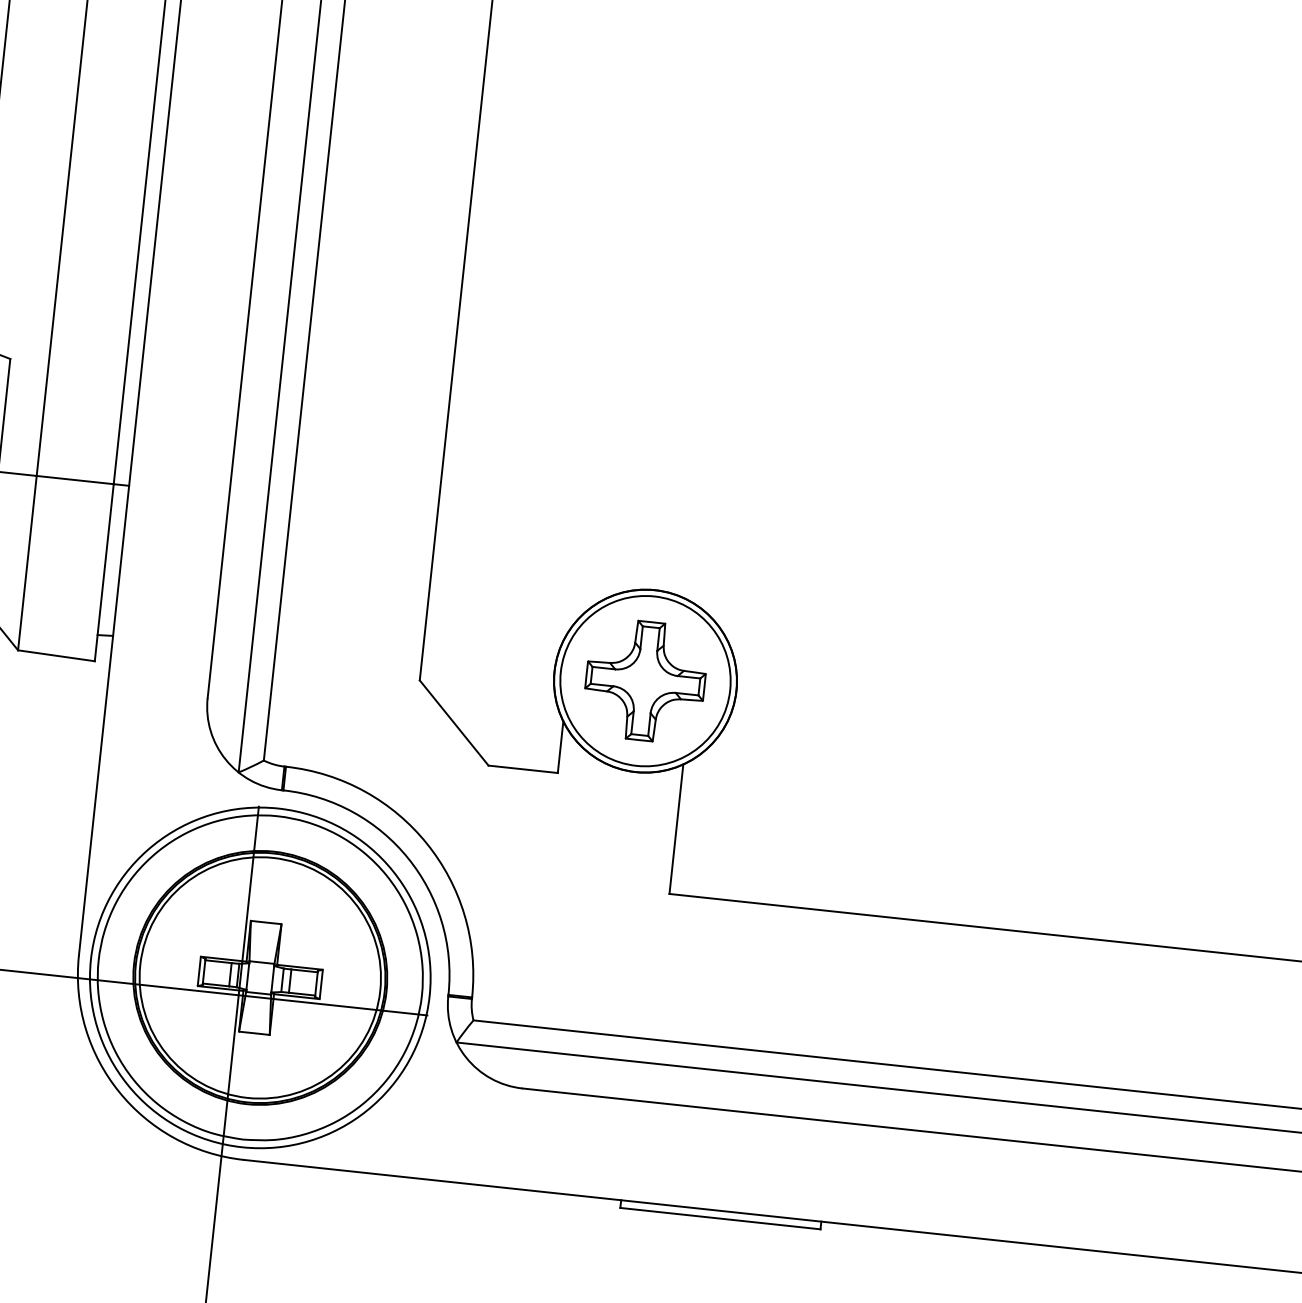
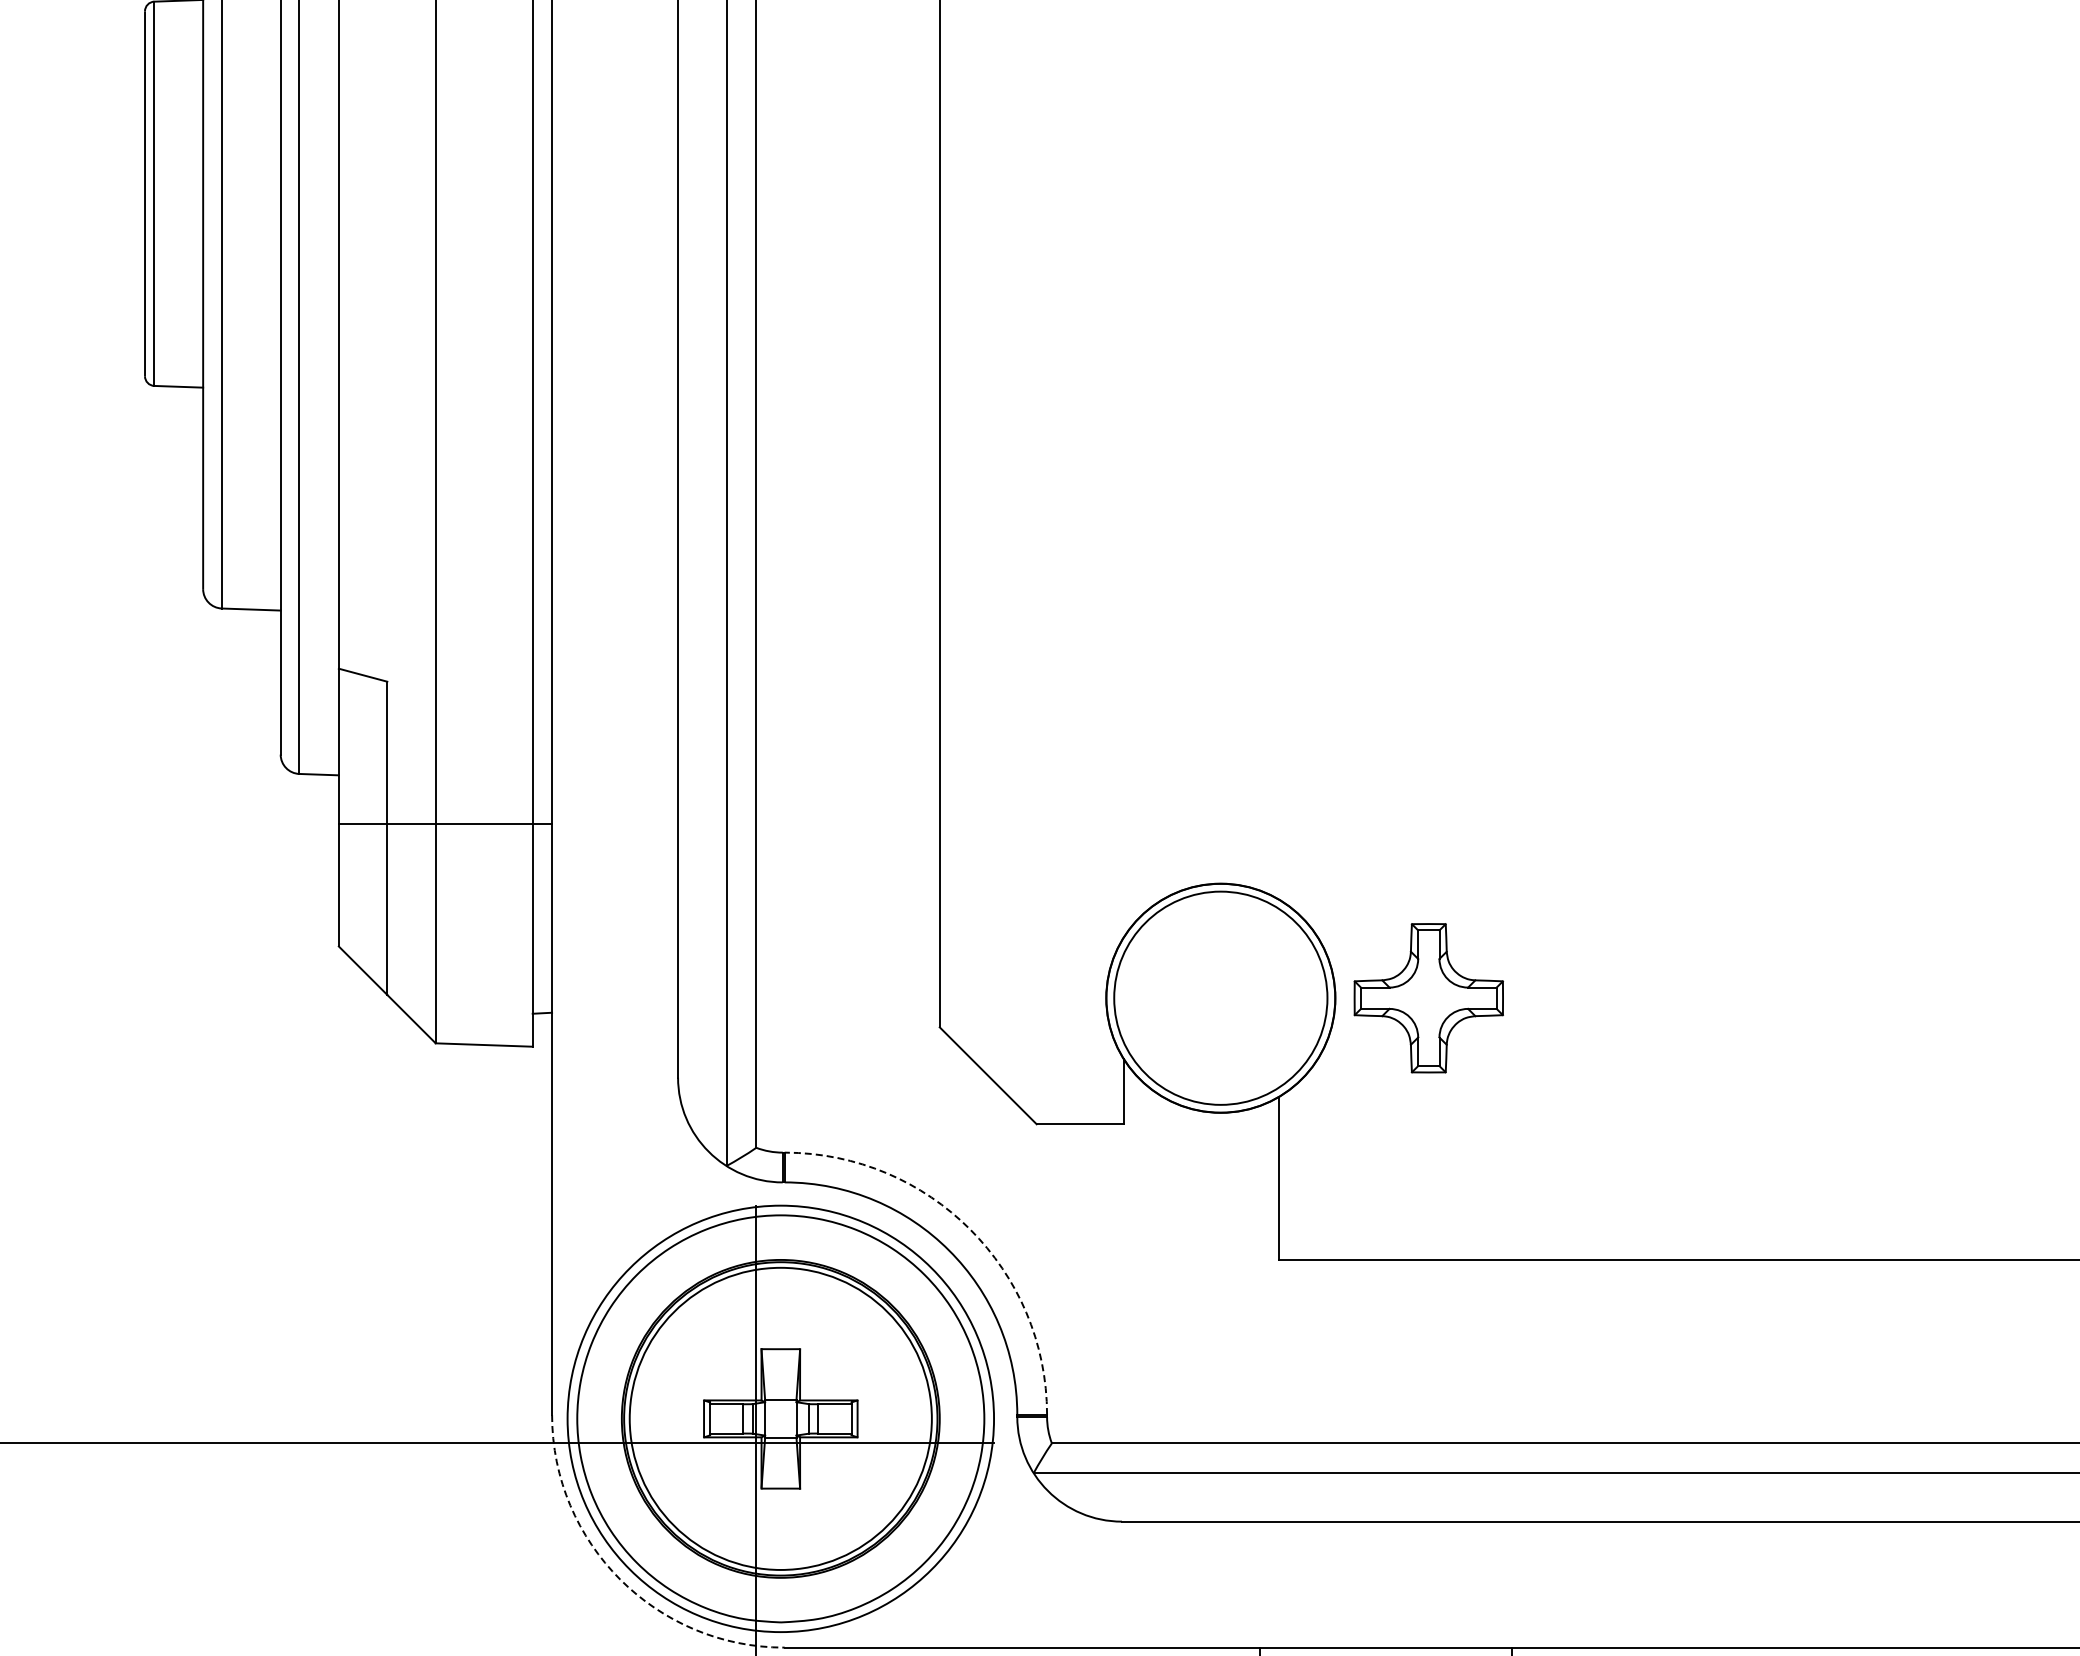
part: (645, 681) -> (1428, 998), moved
arc: (427, 843) -> (970, 1229), solid -> dashed
arc: (119, 1091) -> (620, 1579), solid -> dashed

